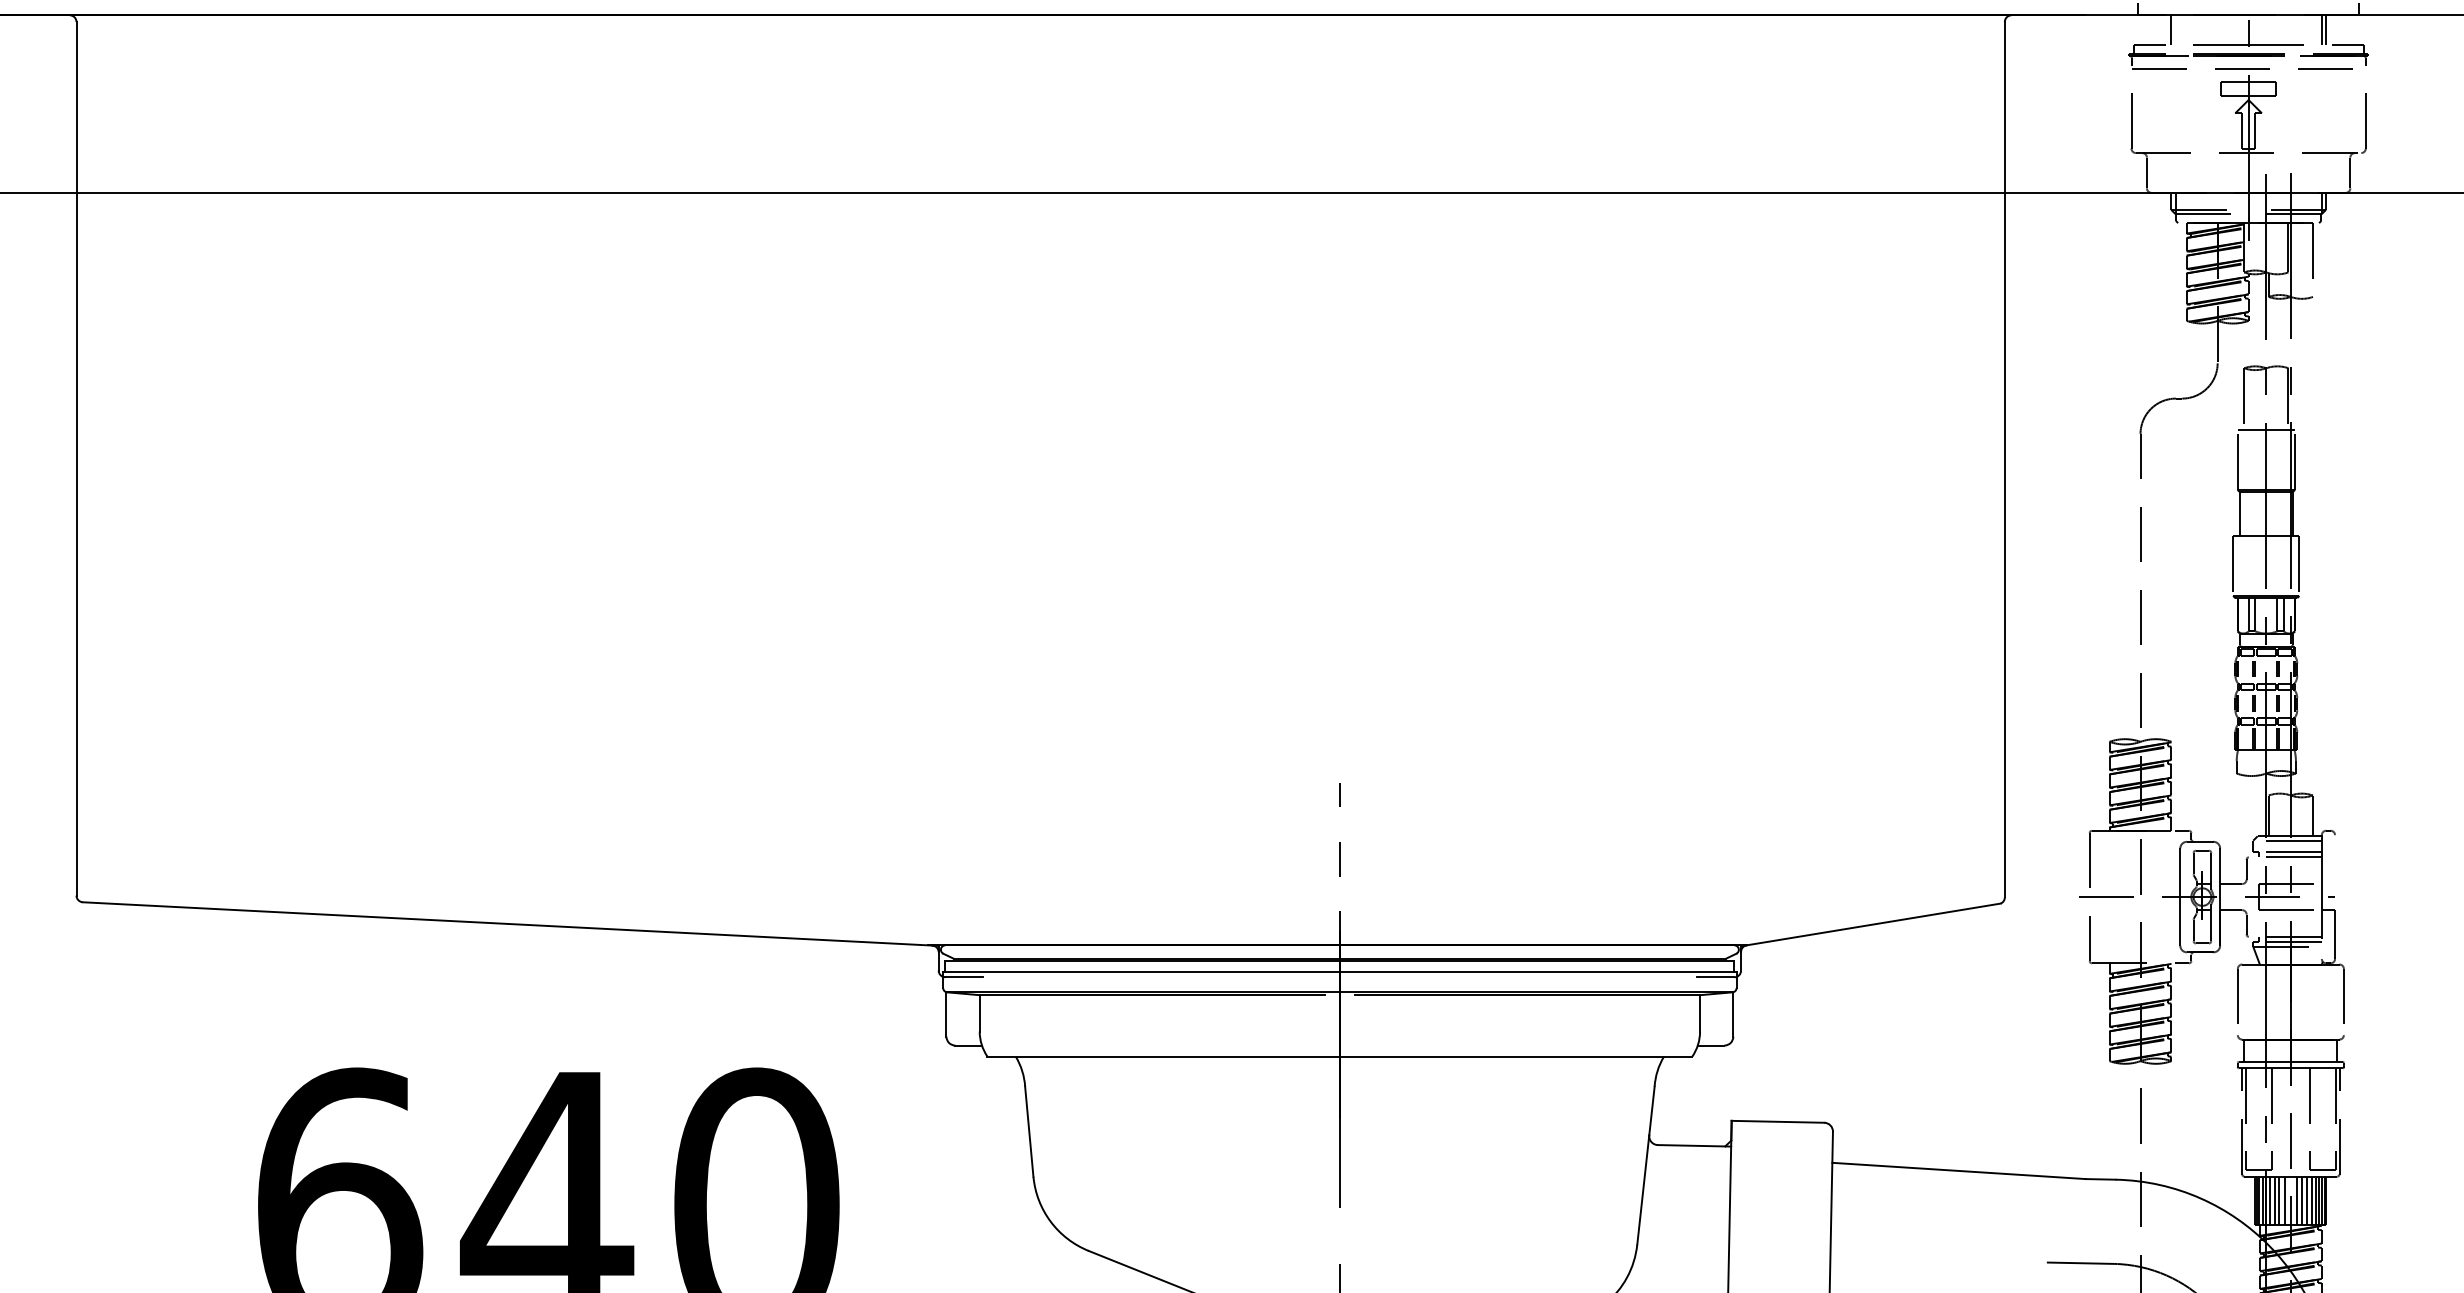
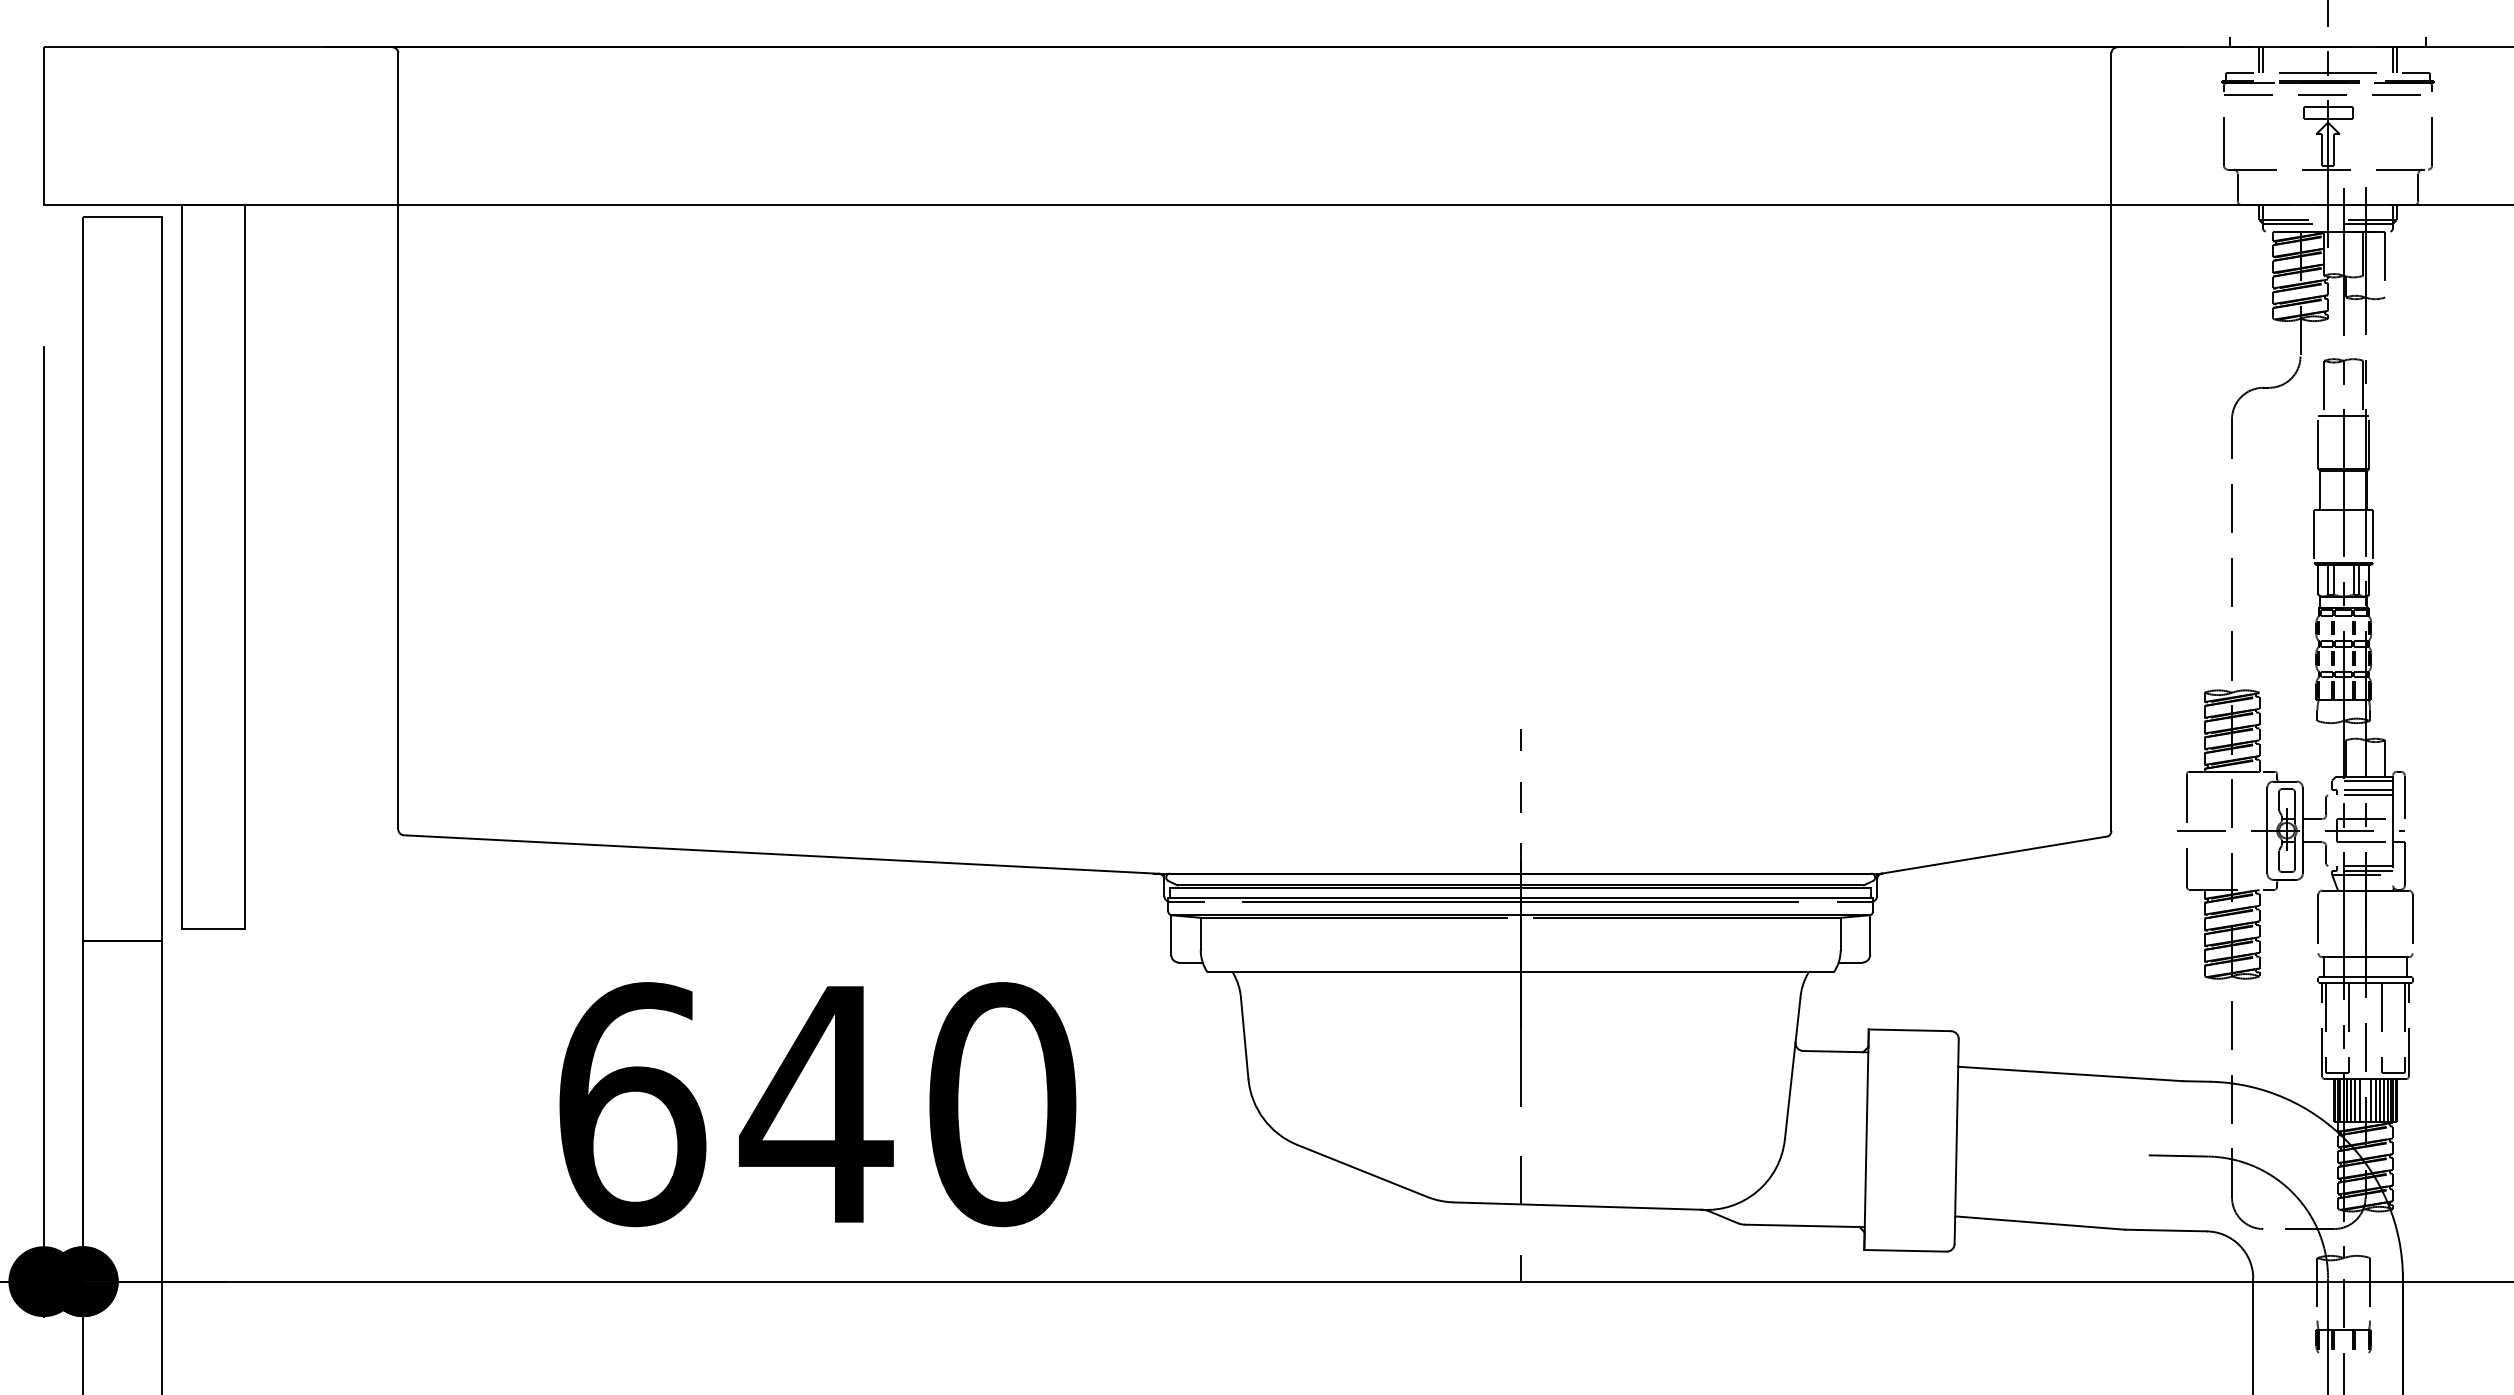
line: (2175, 30) -> (2263, 60), added
line: (2334, 858) -> (2404, 796), added
line: (1339, 976) -> (1520, 901), added

